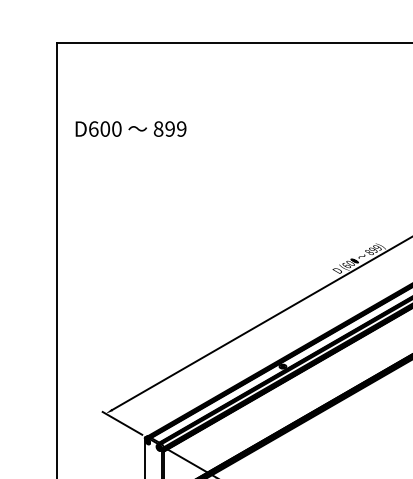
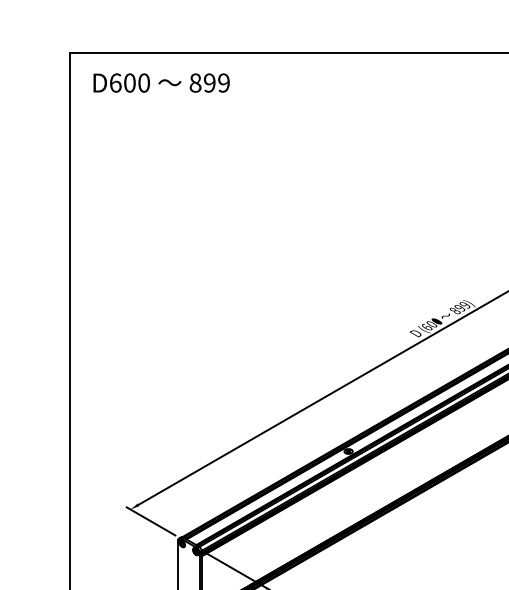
text: (130, 128) -> (161, 82), moved

